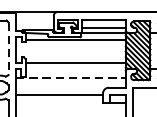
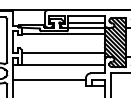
line: (9, 48) -> (7, 40), dashed -> solid
line: (71, 78) -> (59, 65), dashed -> solid

